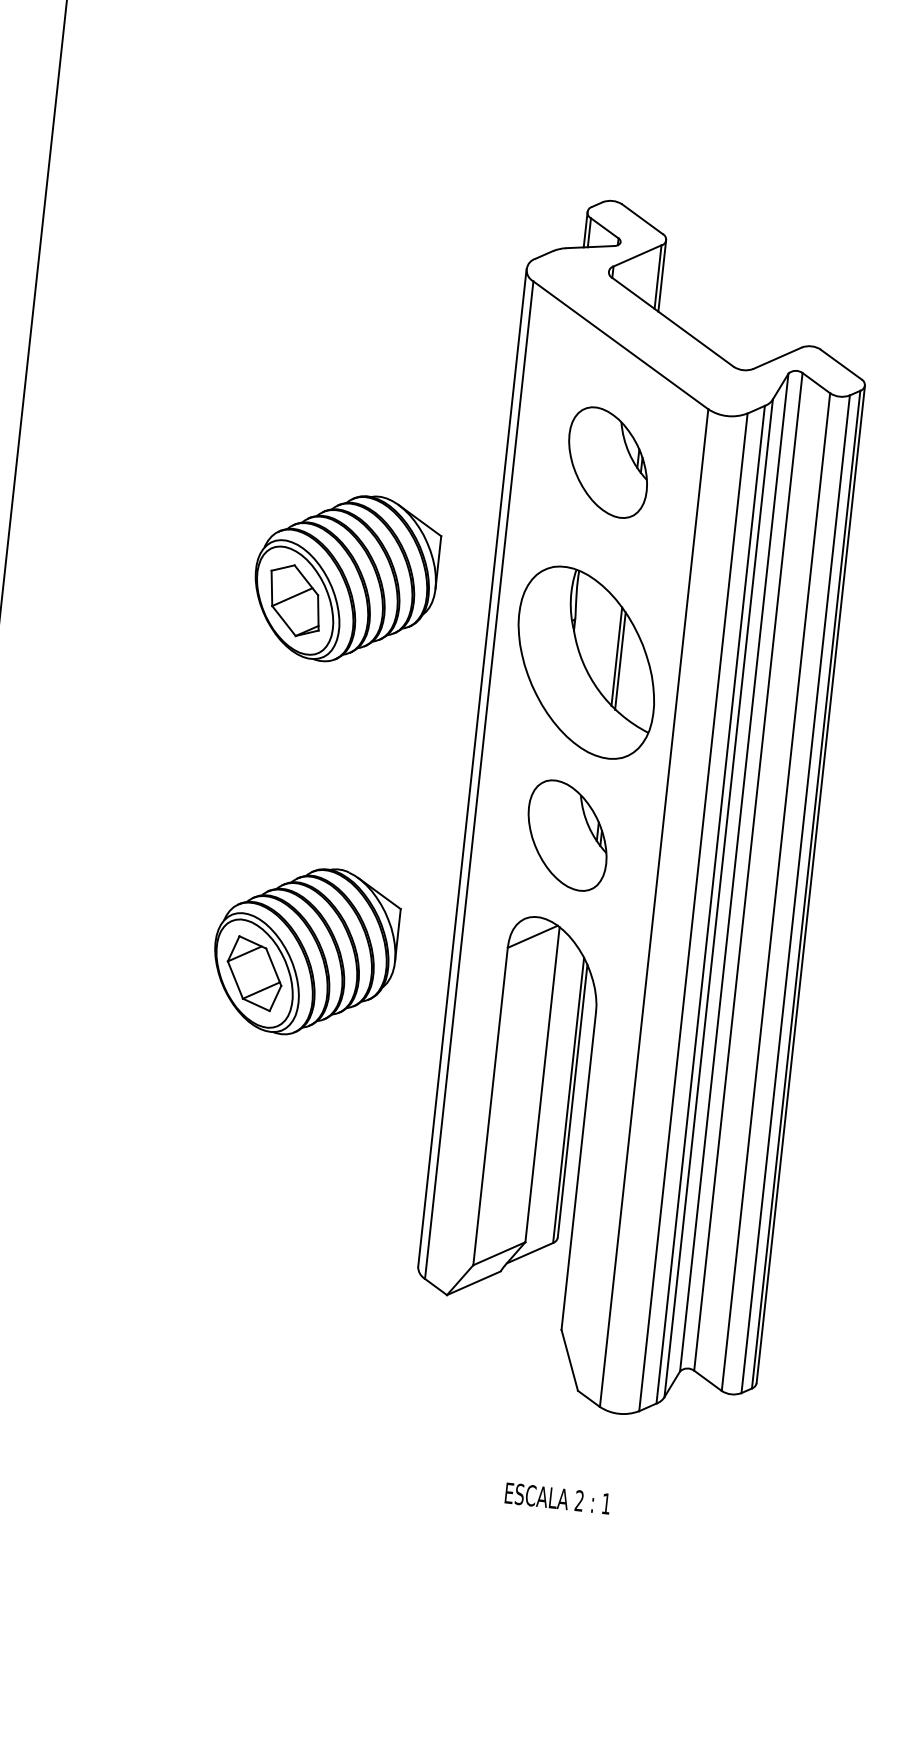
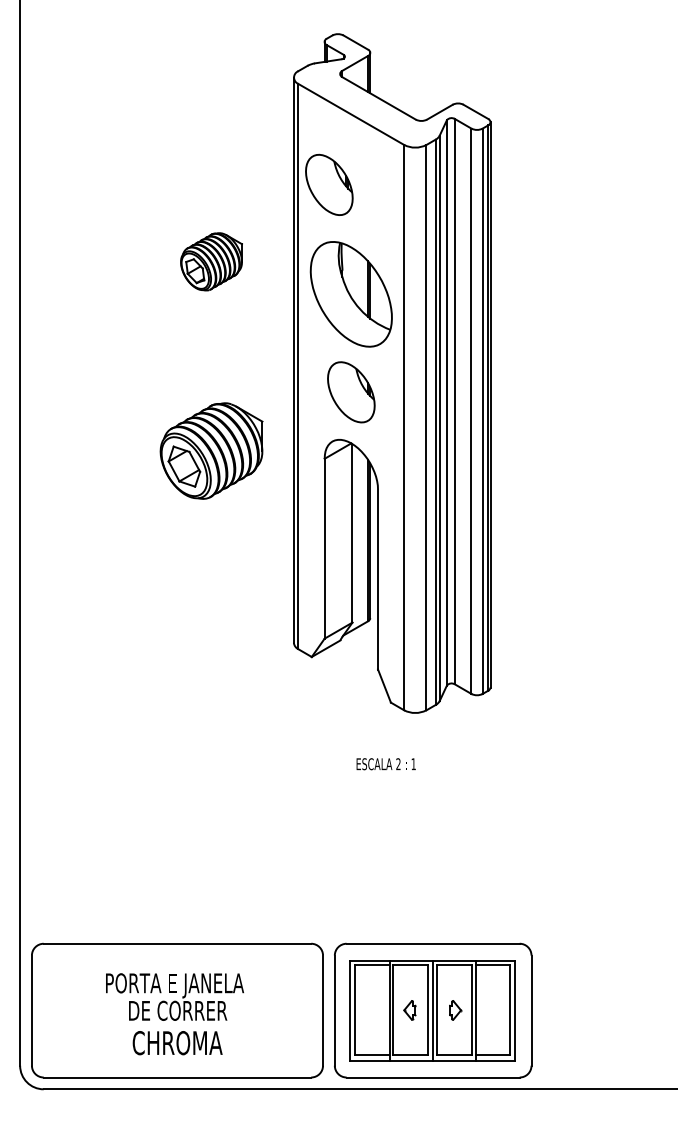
part: (608, 461) -> (329, 184), moved
part: (345, 577) -> (211, 261), size x0.6
part: (305, 950) -> (211, 450), moved

